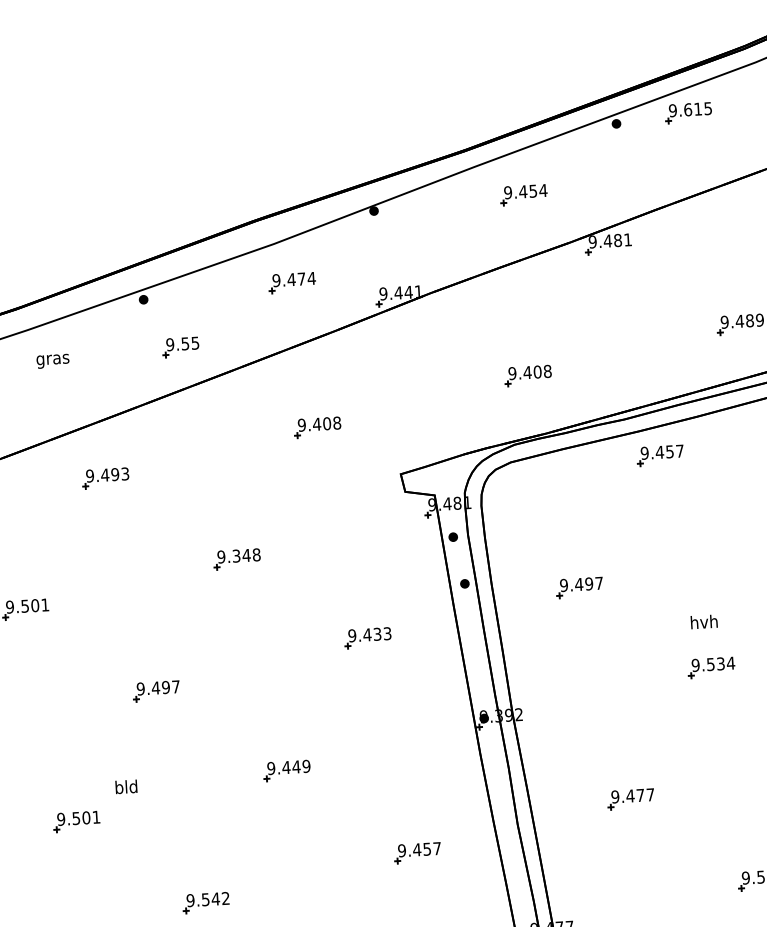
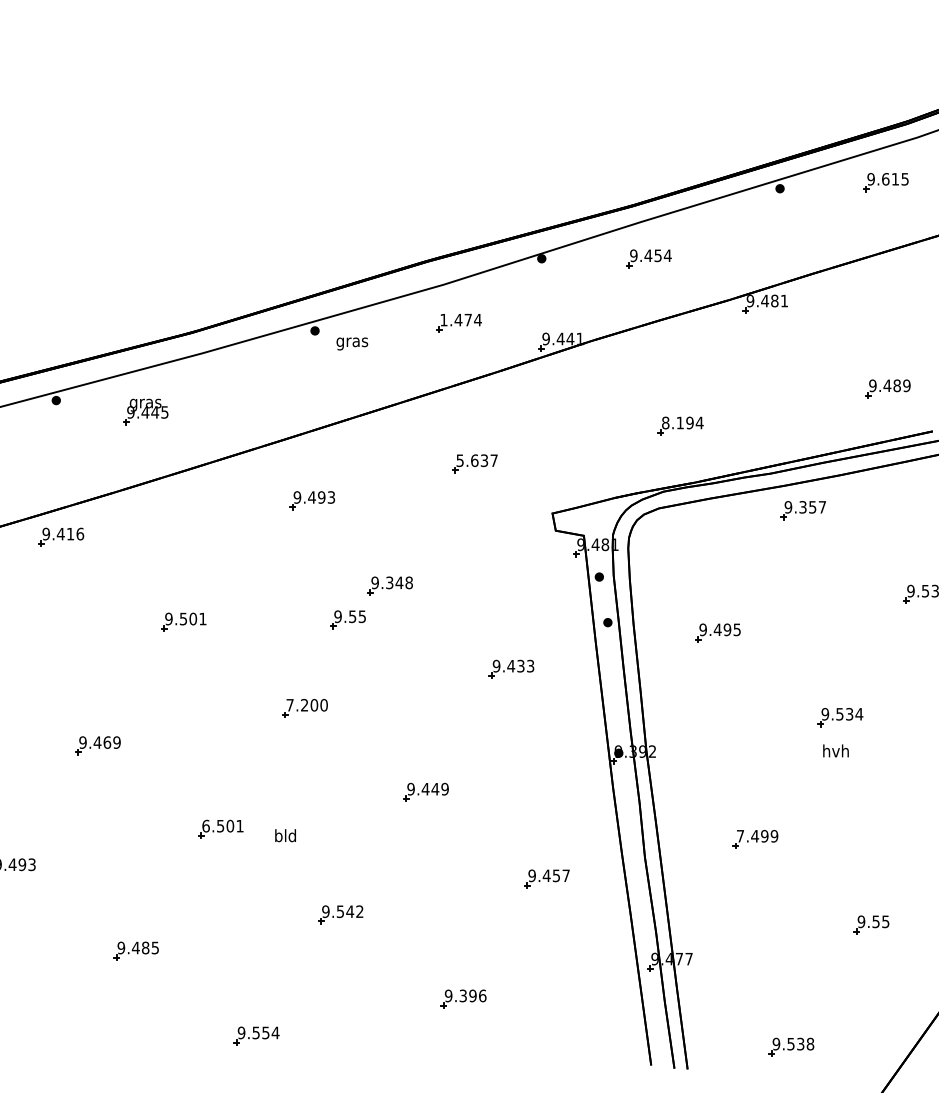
part: (688, 113) -> (885, 182), moved
part: (523, 194) -> (648, 258), moved
text: (275, 280) -> (443, 319), 9.474 -> 1.474
part: (180, 347) -> (347, 619), moved
text: (53, 360) -> (352, 343), moved
text: (529, 371) -> (682, 422), 9.408 -> 8.194
text: (318, 424) -> (476, 460), 9.408 -> 5.637
text: (659, 452) -> (802, 507), 9.457 -> 9.357
part: (104, 478) -> (311, 500), moved
text: (598, 583) -> (736, 629), 9.497 -> 9.495
text: (703, 621) -> (835, 750), moved
text: (157, 687) -> (306, 704), 9.497 -> 7.200
text: (126, 786) -> (285, 835), moved
text: (632, 795) -> (757, 835), 9.477 -> 7.499
text: (60, 818) -> (205, 825), 9.501 -> 6.501

